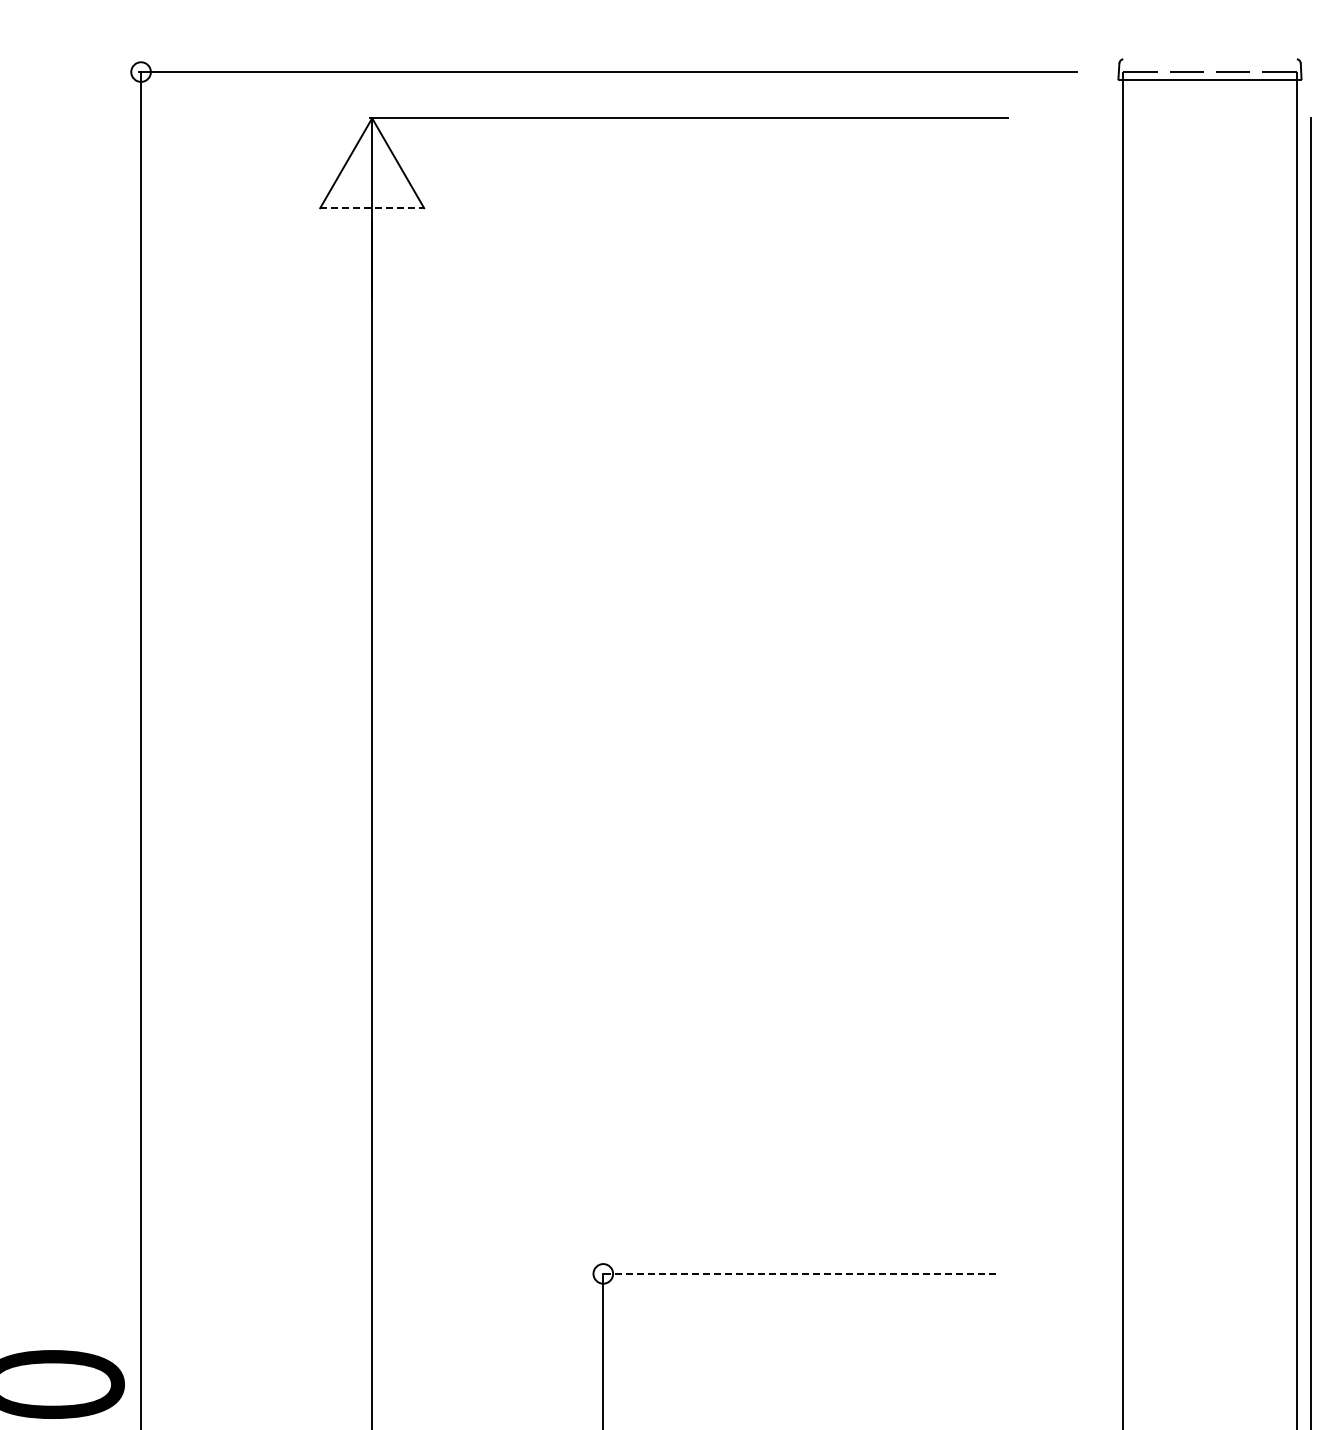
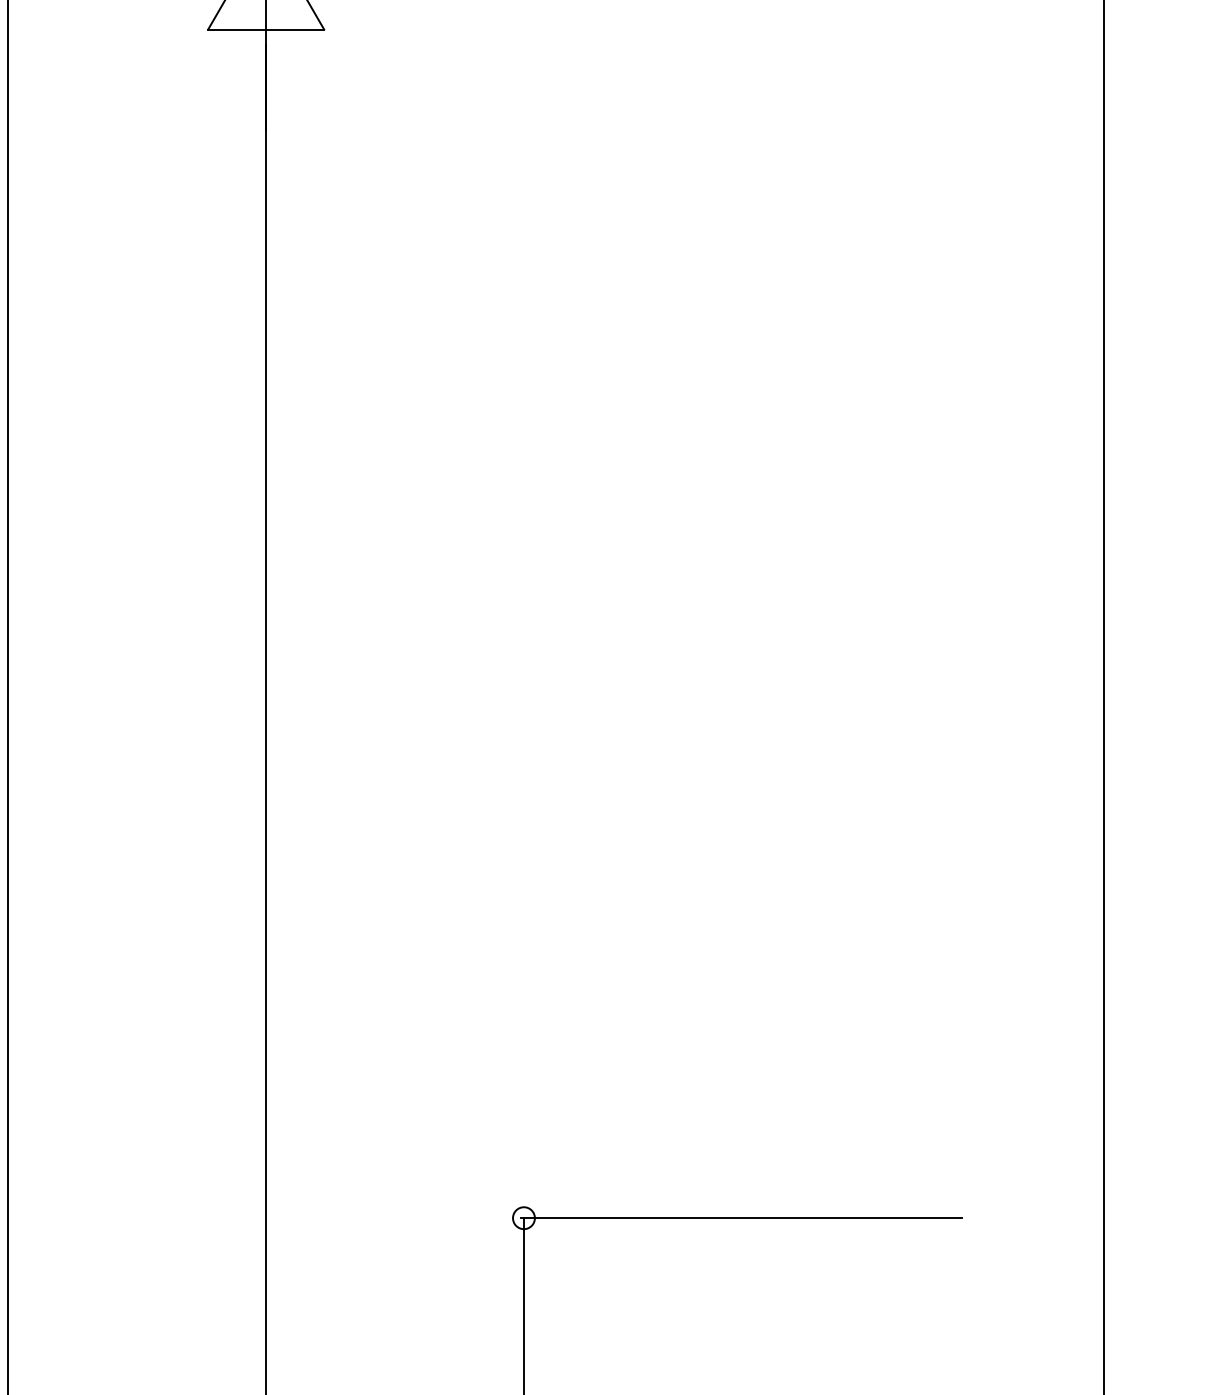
line: (372, 208) -> (266, 29), dashed -> solid
line: (797, 1273) -> (740, 1217), dashed -> solid

